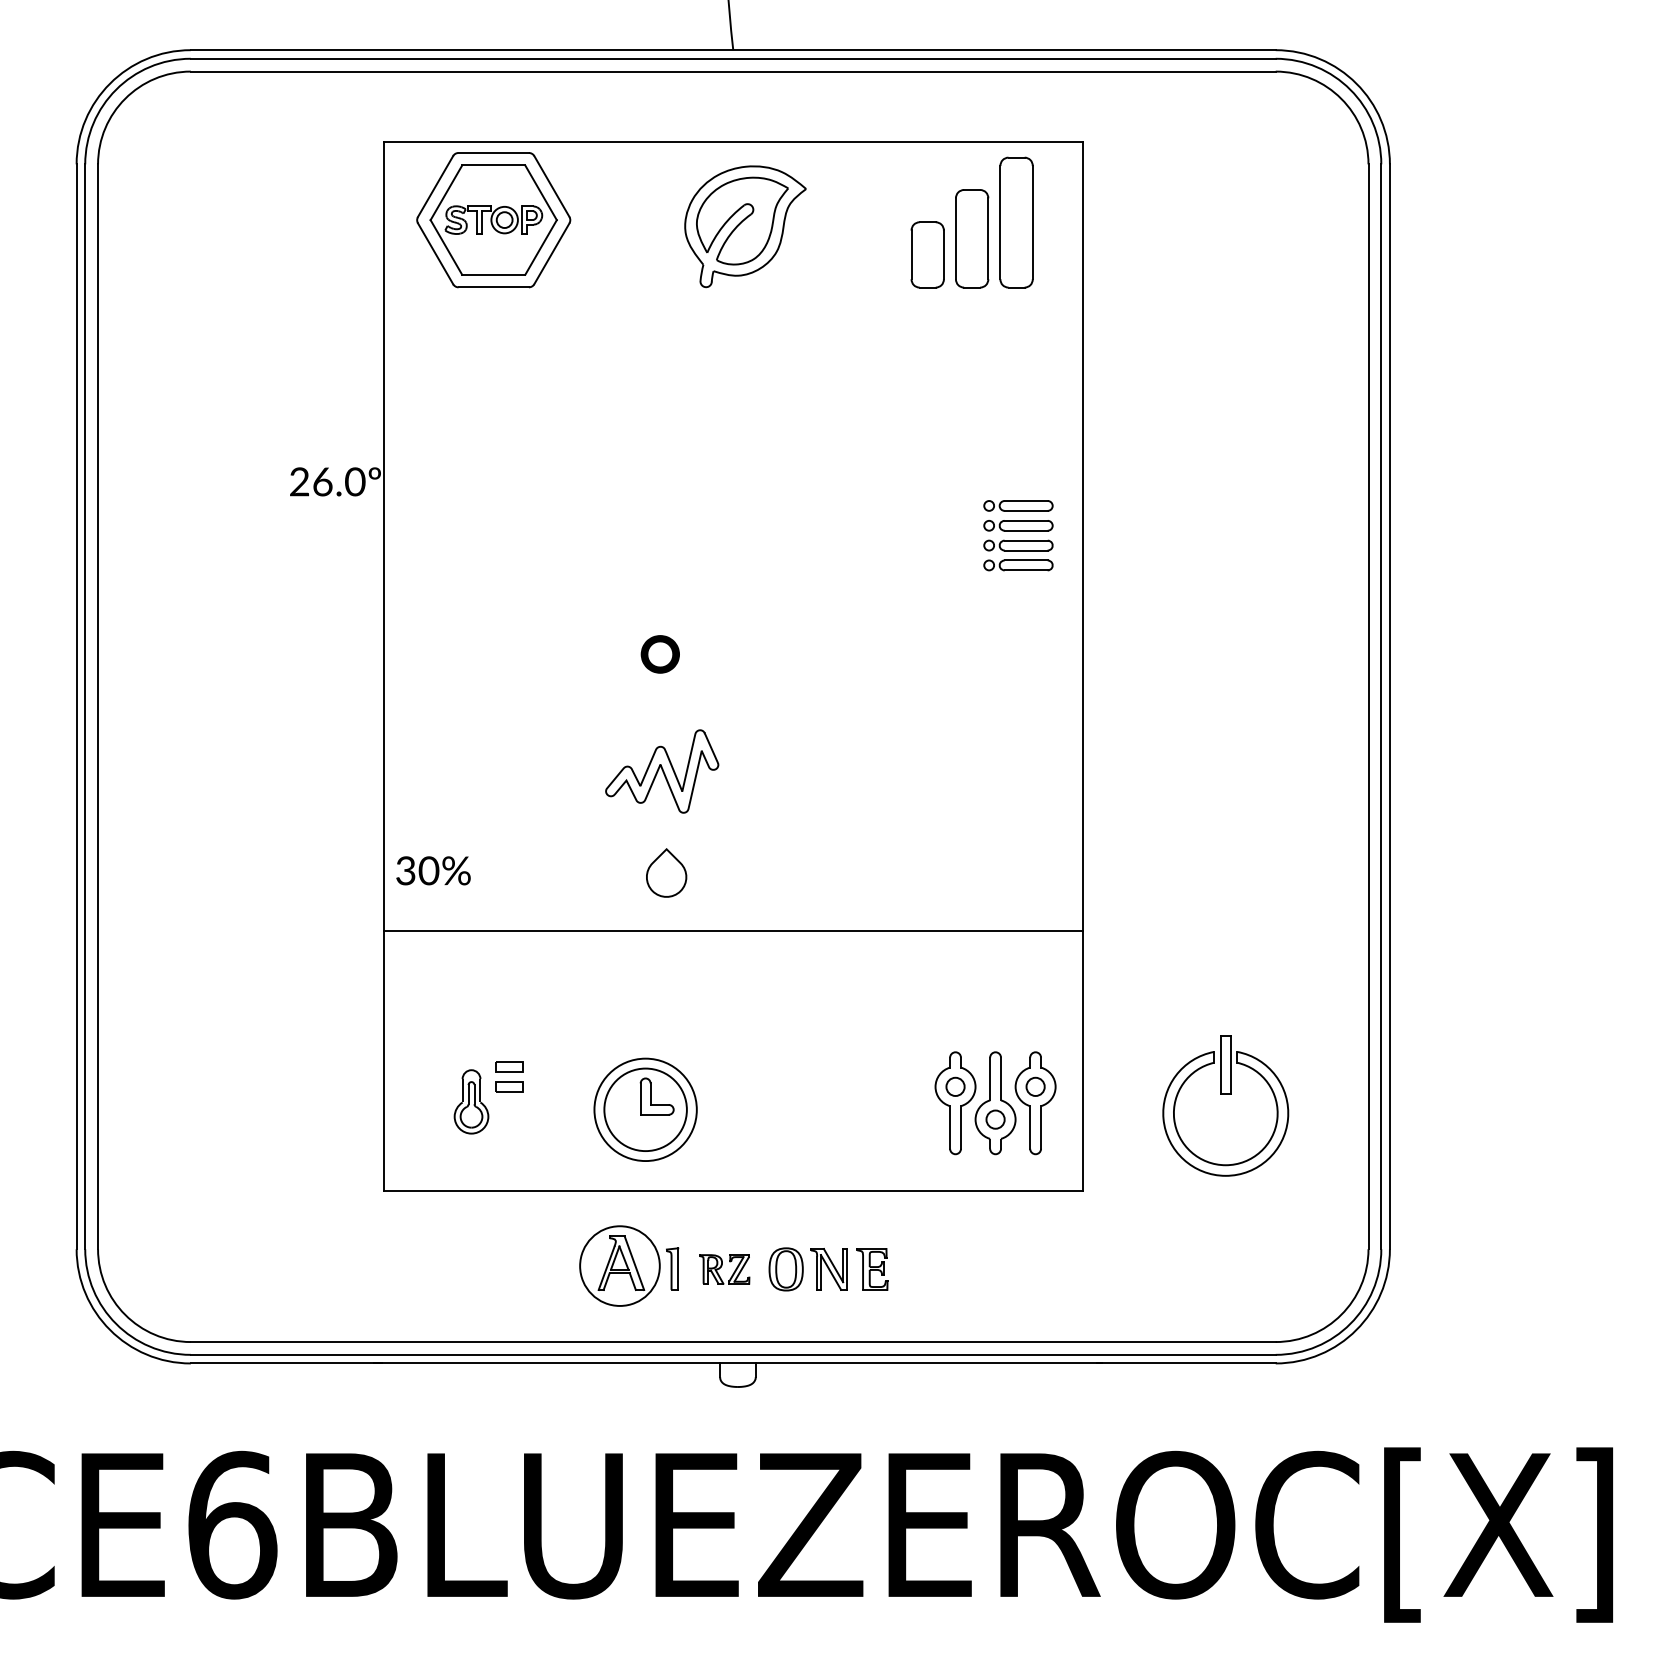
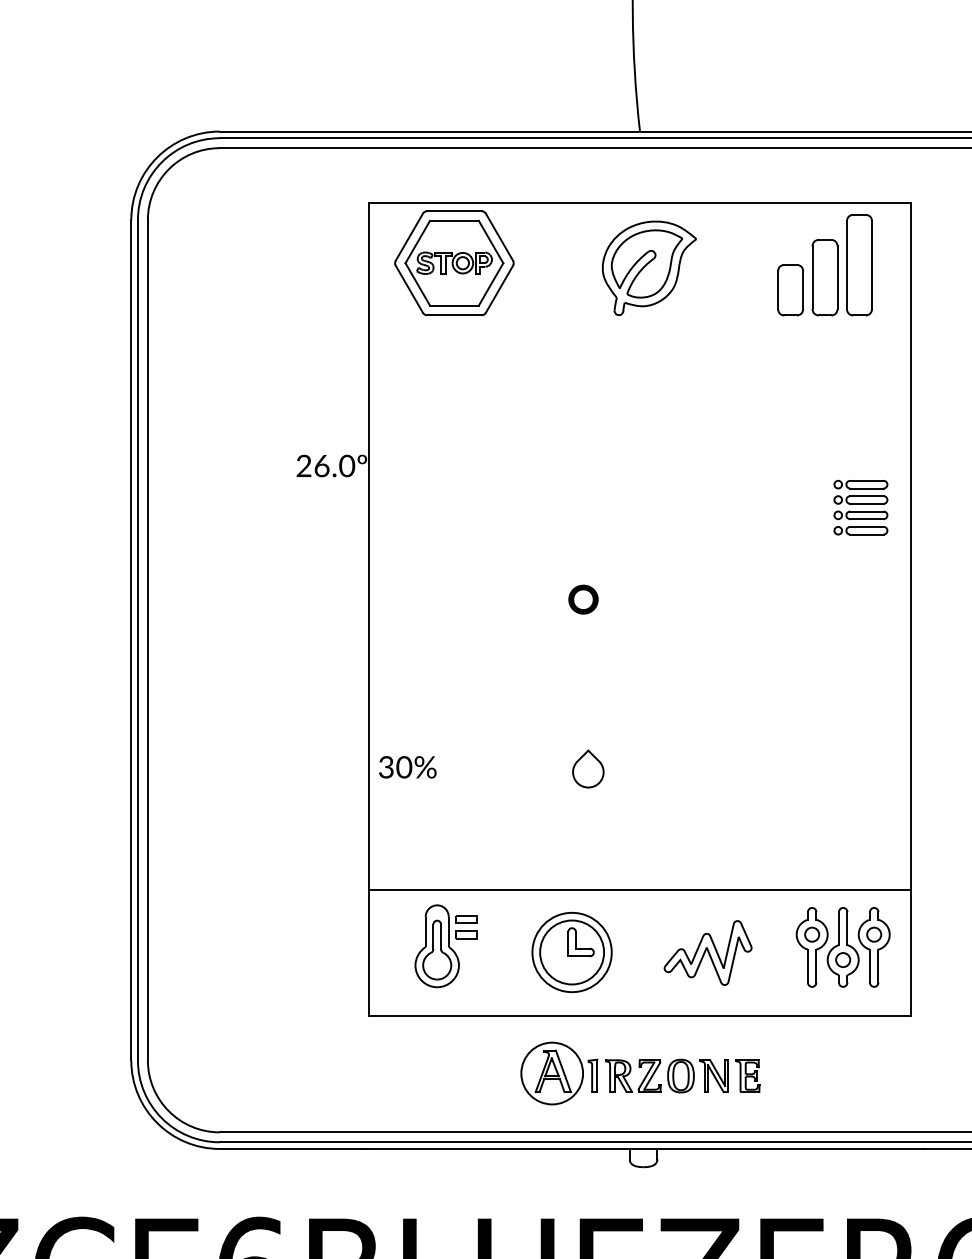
part: (662, 771) -> (708, 952), moved
line: (733, 930) -> (640, 890), moved
part: (471, 1101) -> (437, 946), size x1.67
part: (724, 1269) -> (633, 1076), size x1.43

